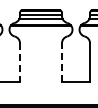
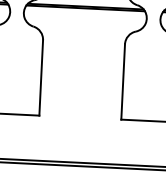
line: (62, 62) -> (124, 81), dashed -> solid
line: (20, 63) -> (42, 79), dashed -> solid

